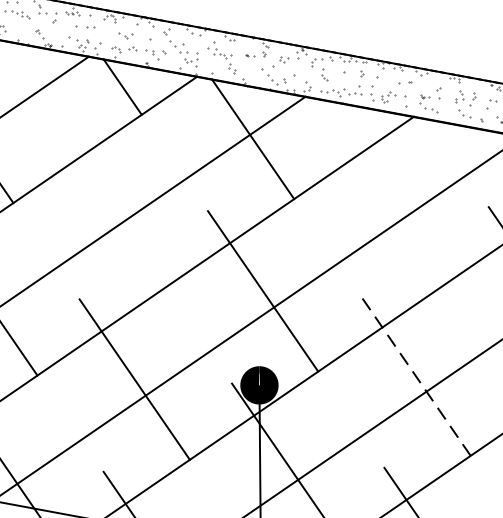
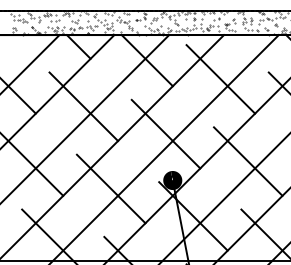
line: (390, 203) -> (220, 79), added
line: (110, 206) -> (83, 106), added
line: (414, 375) -> (247, 161), dashed -> solid

